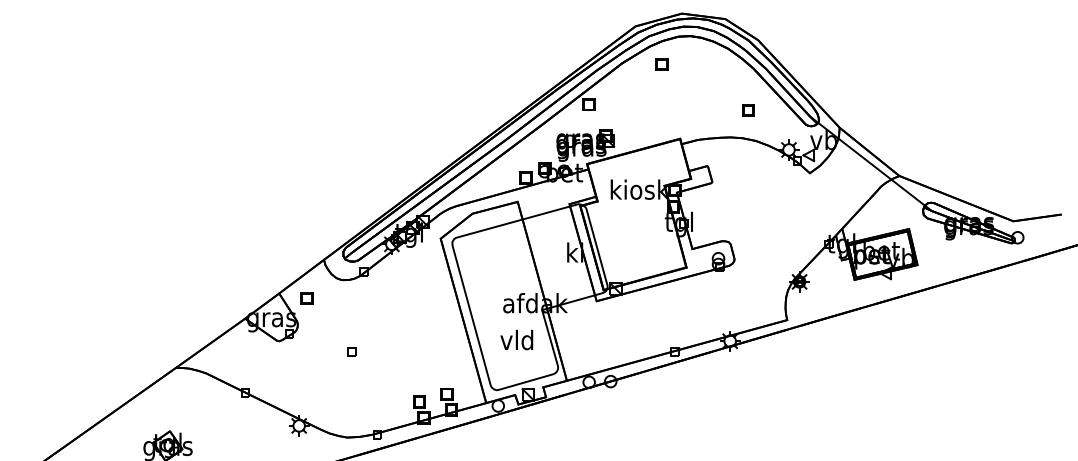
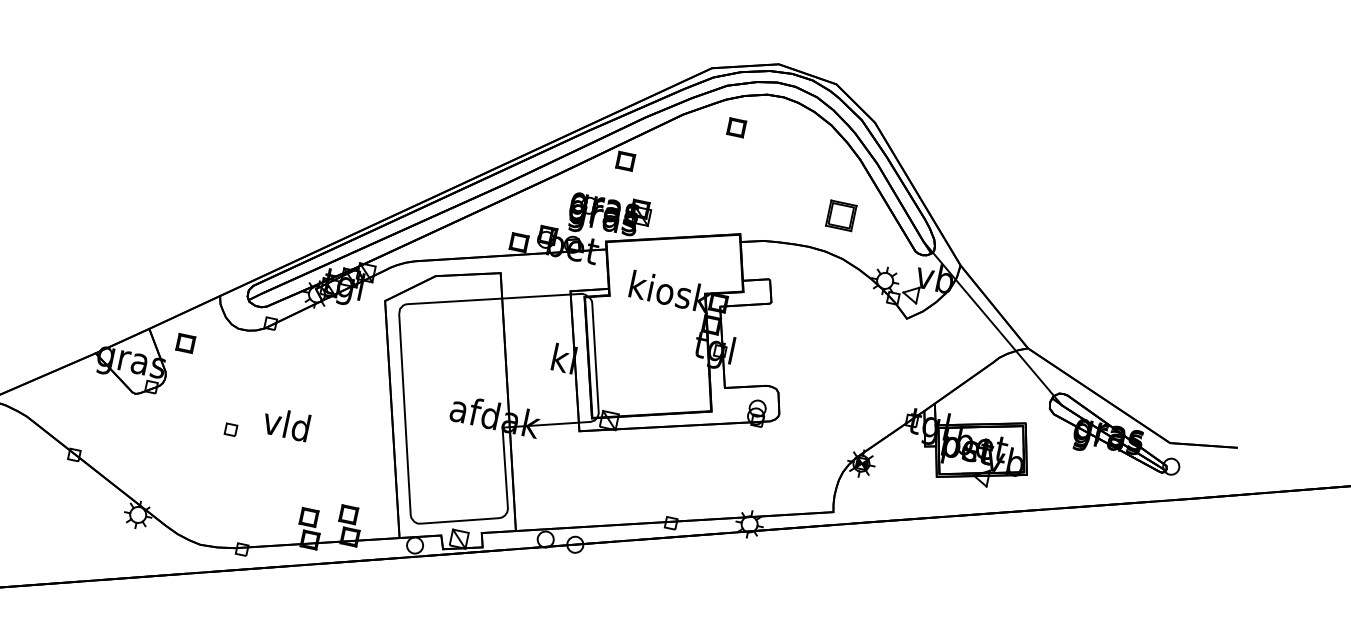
part: (748, 110) -> (841, 215), size x1.6
text: (516, 339) -> (286, 423), moved

